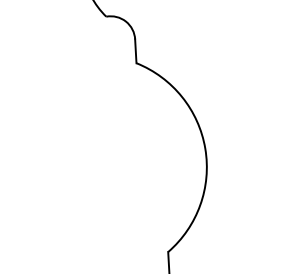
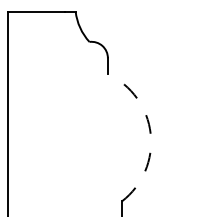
arc: (205, 148) -> (150, 133), solid -> dashed

